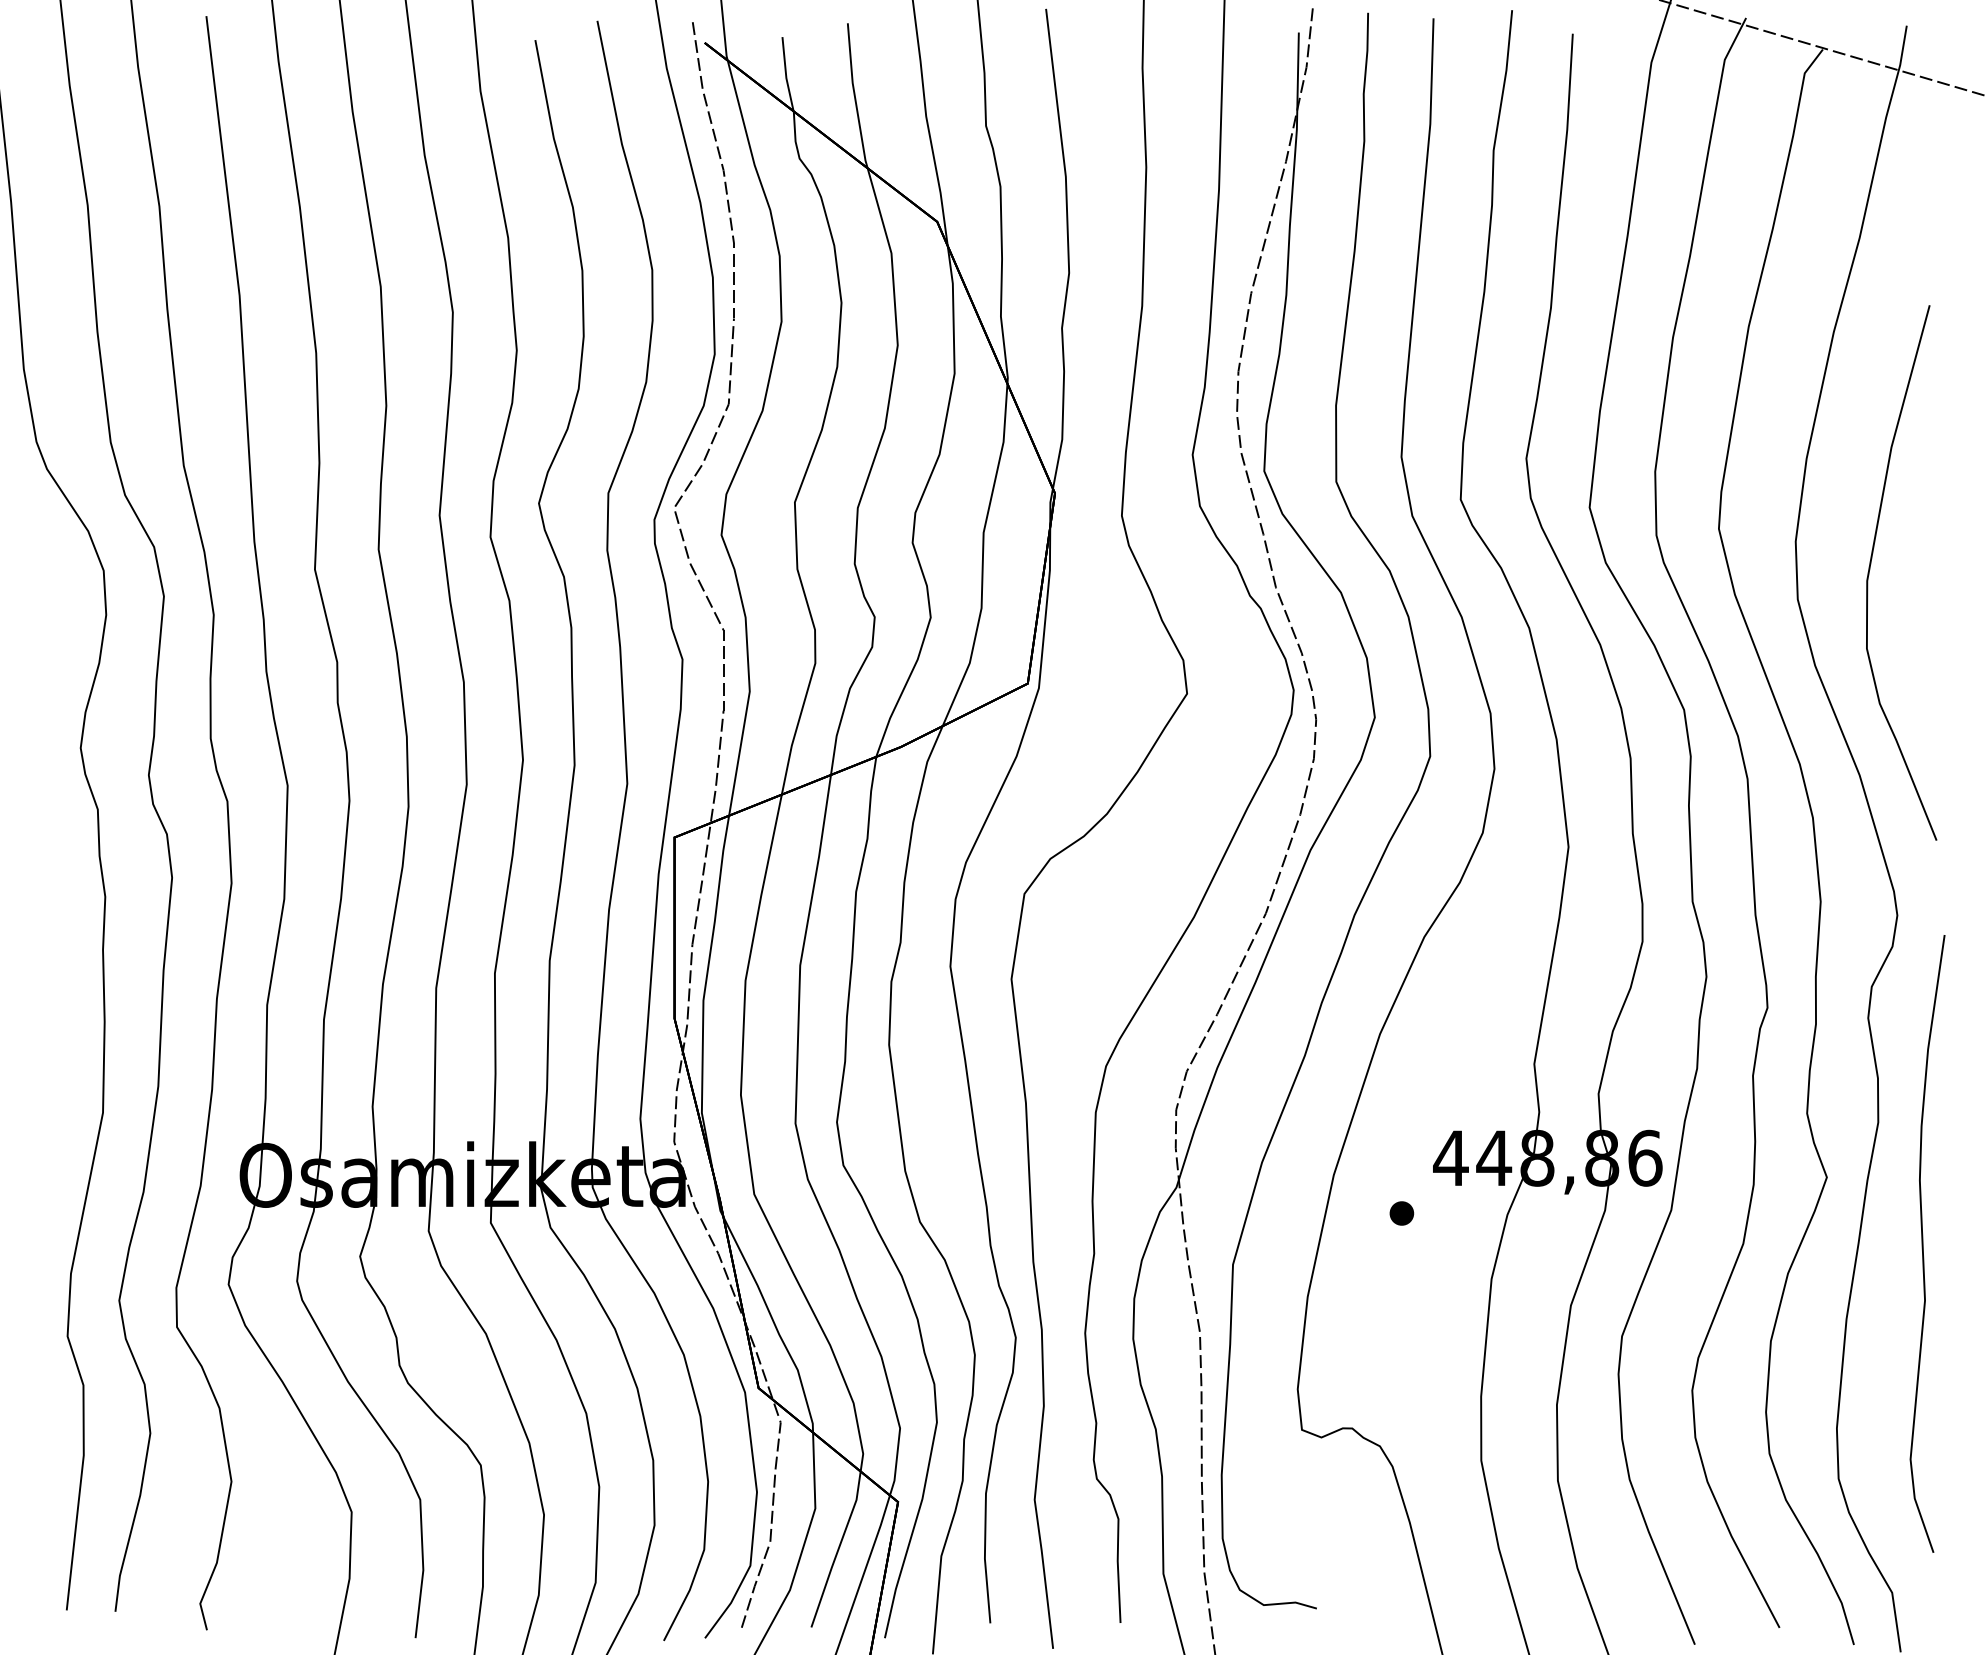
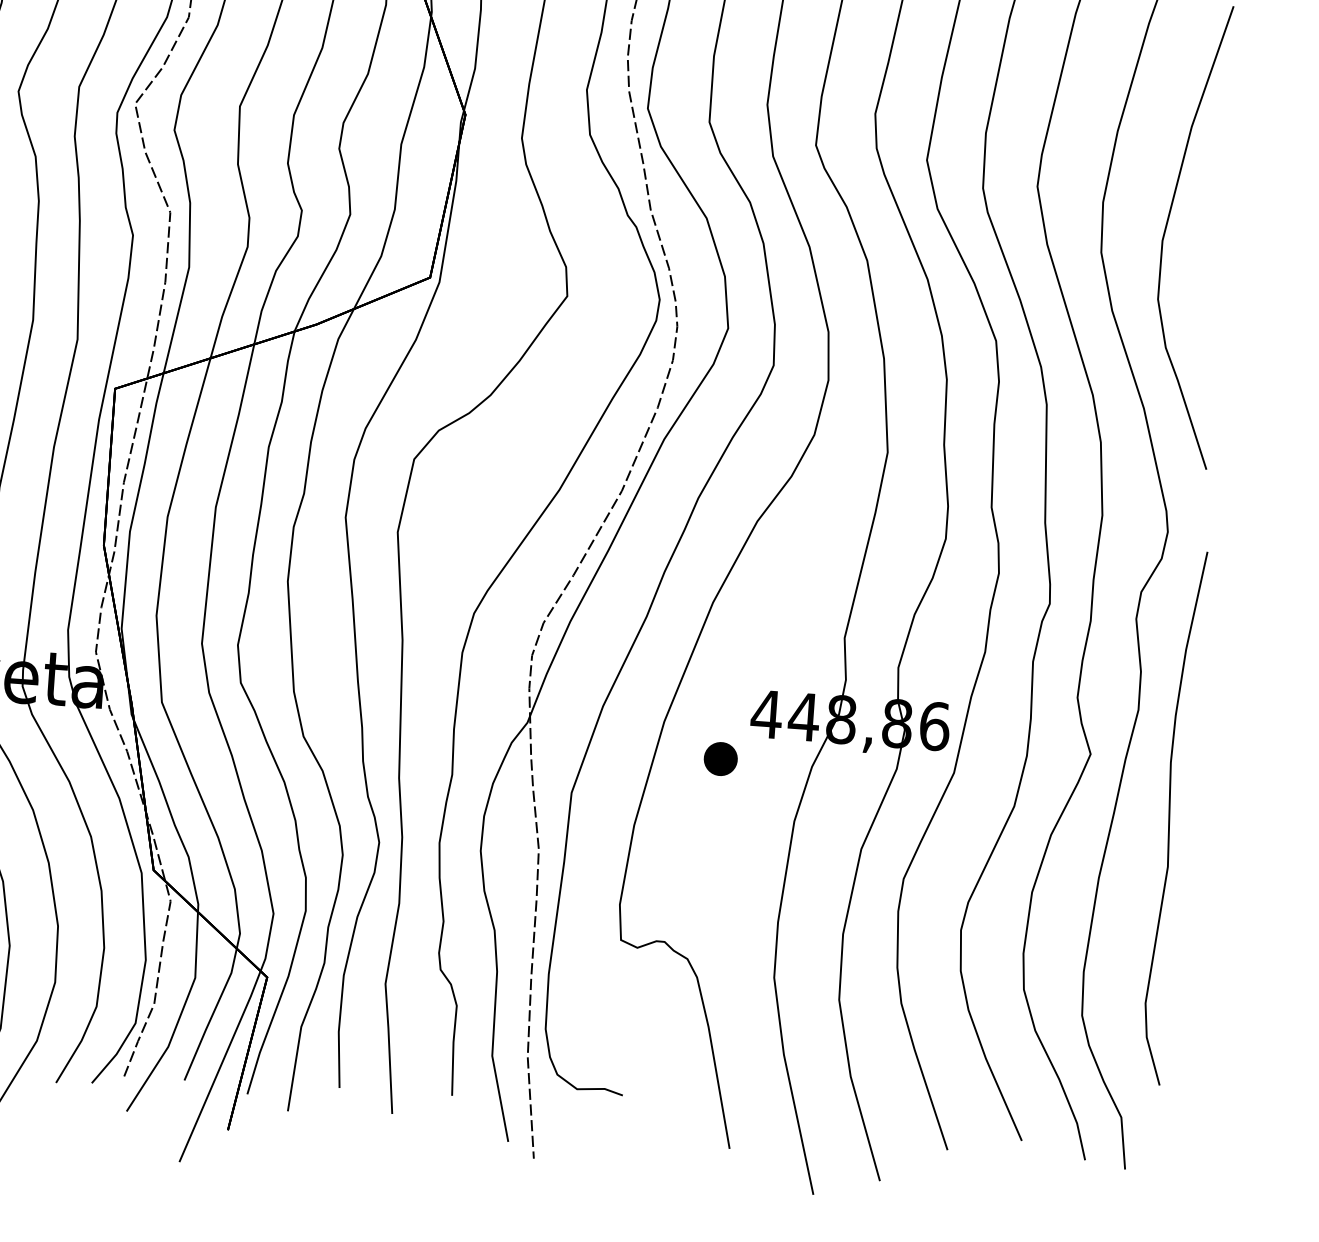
part: (1401, 1213) -> (720, 759), size x1.6

